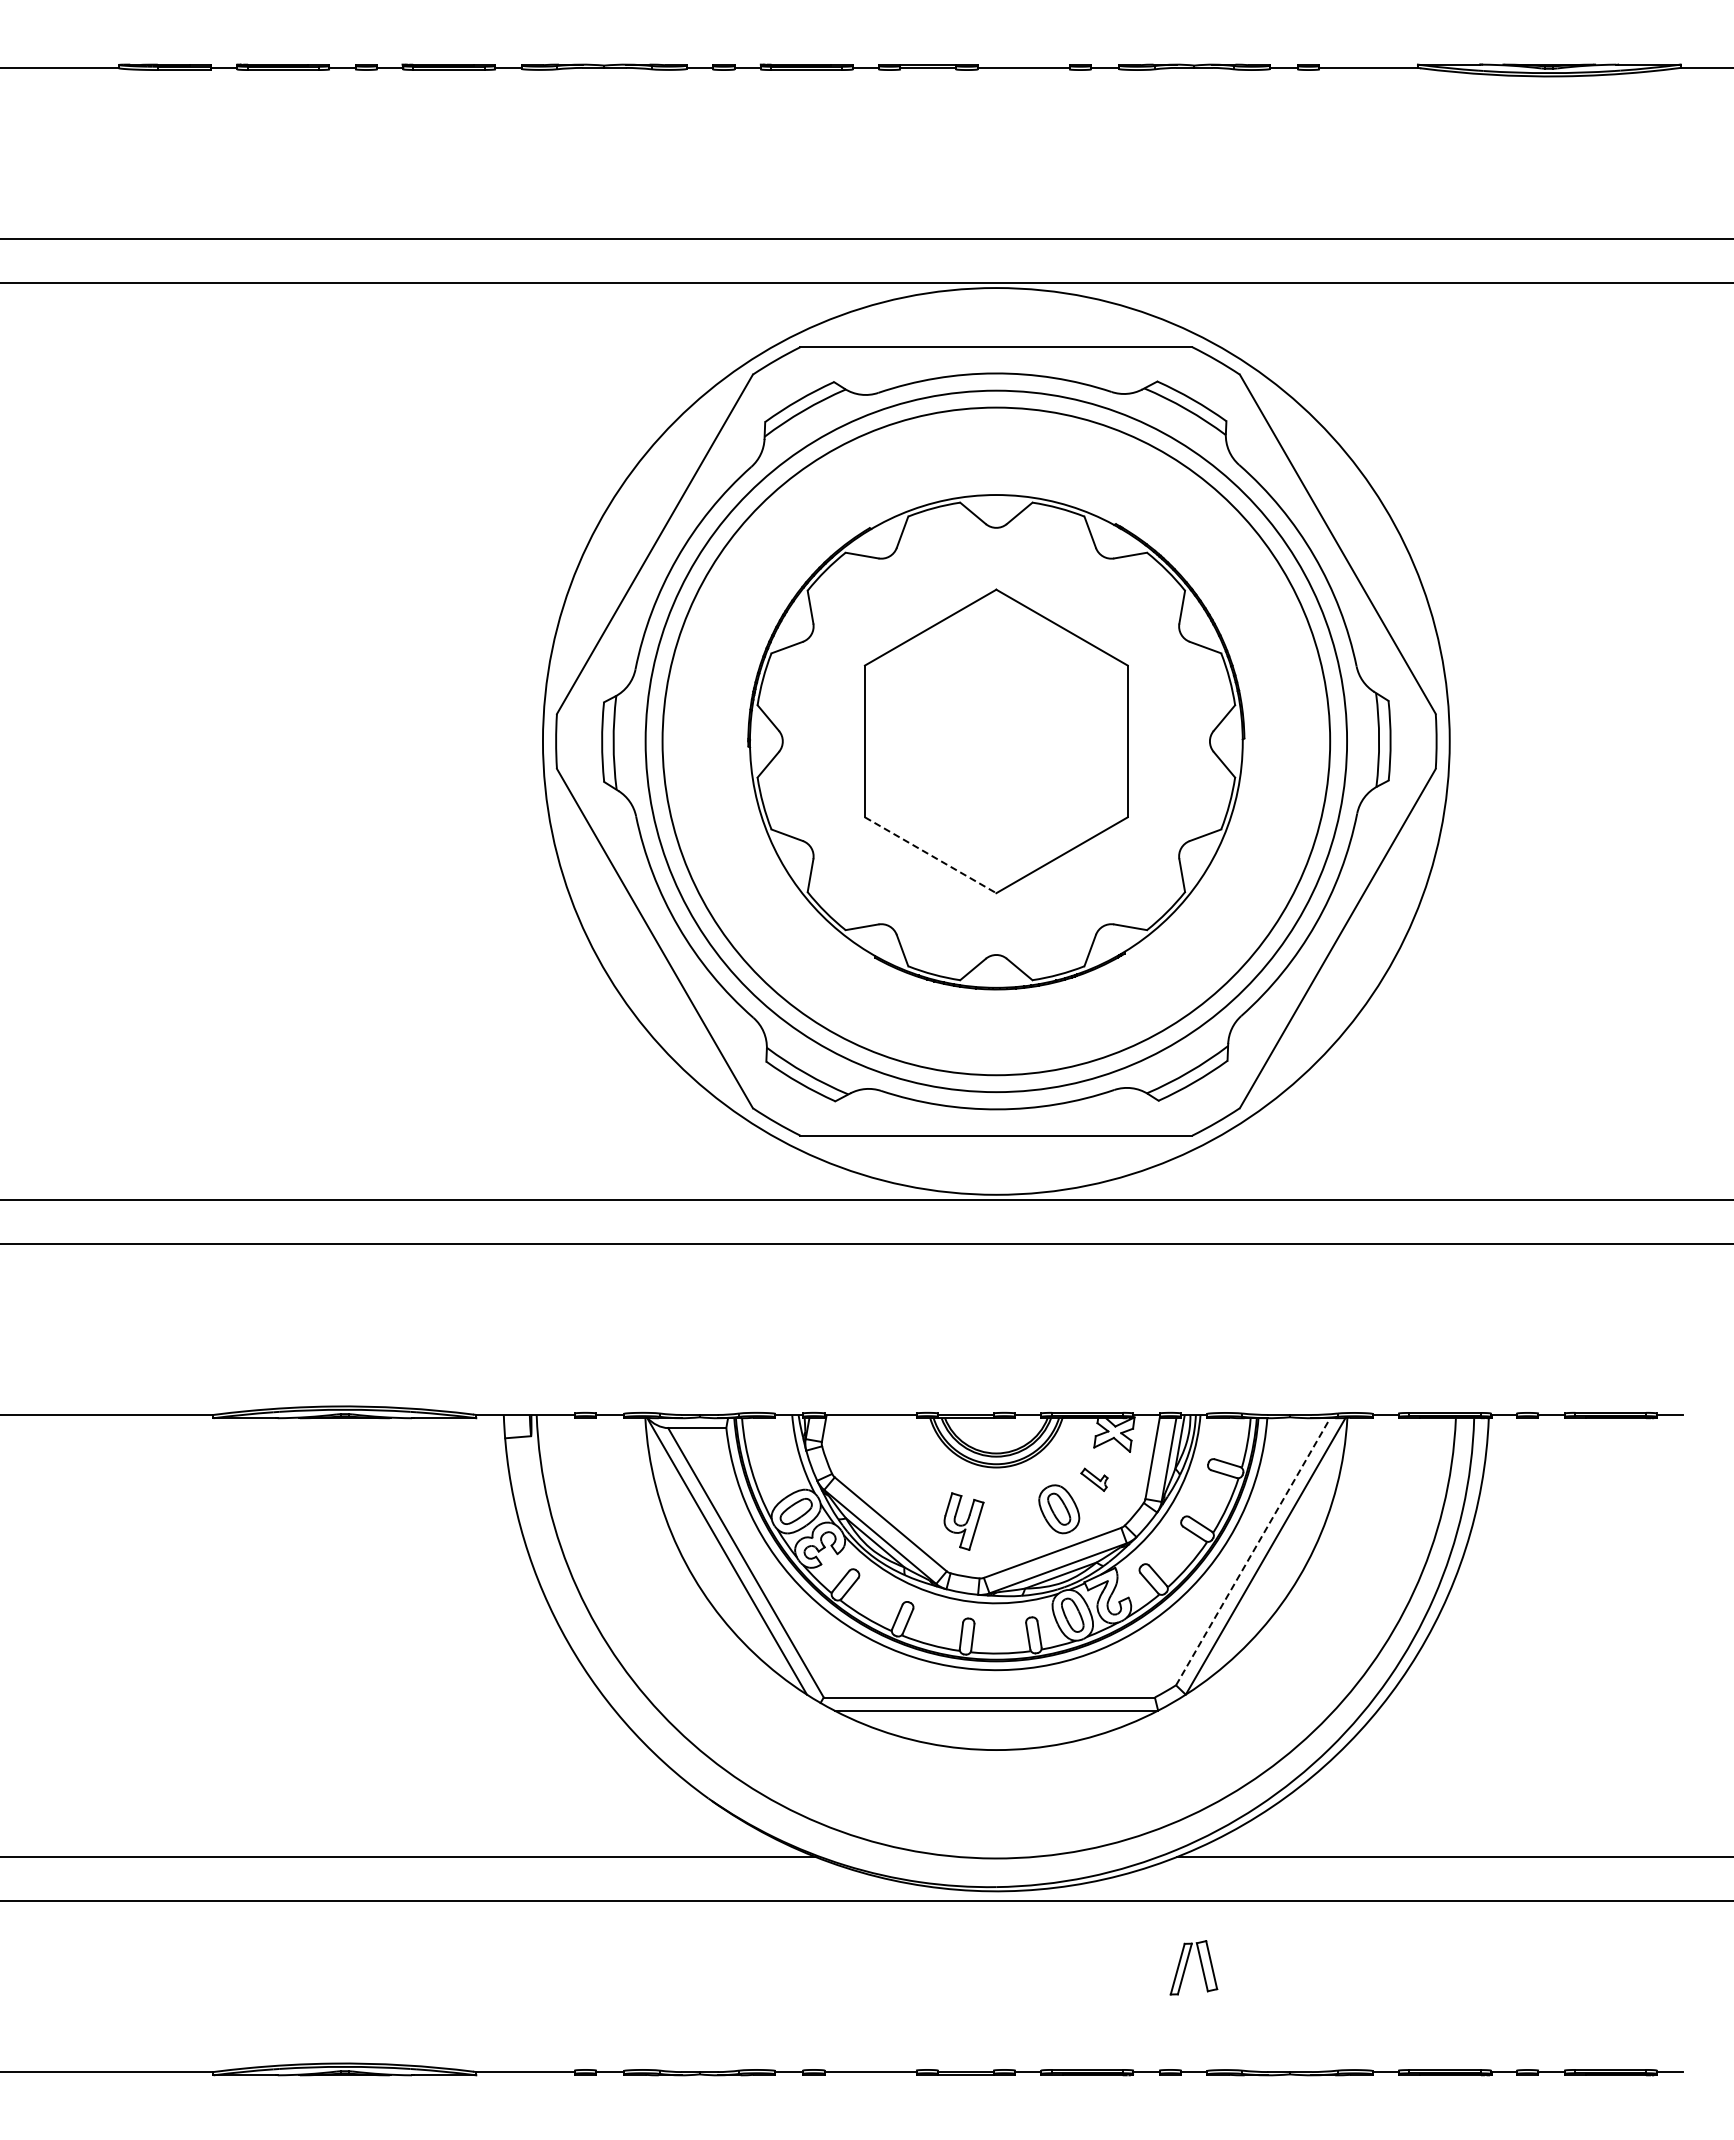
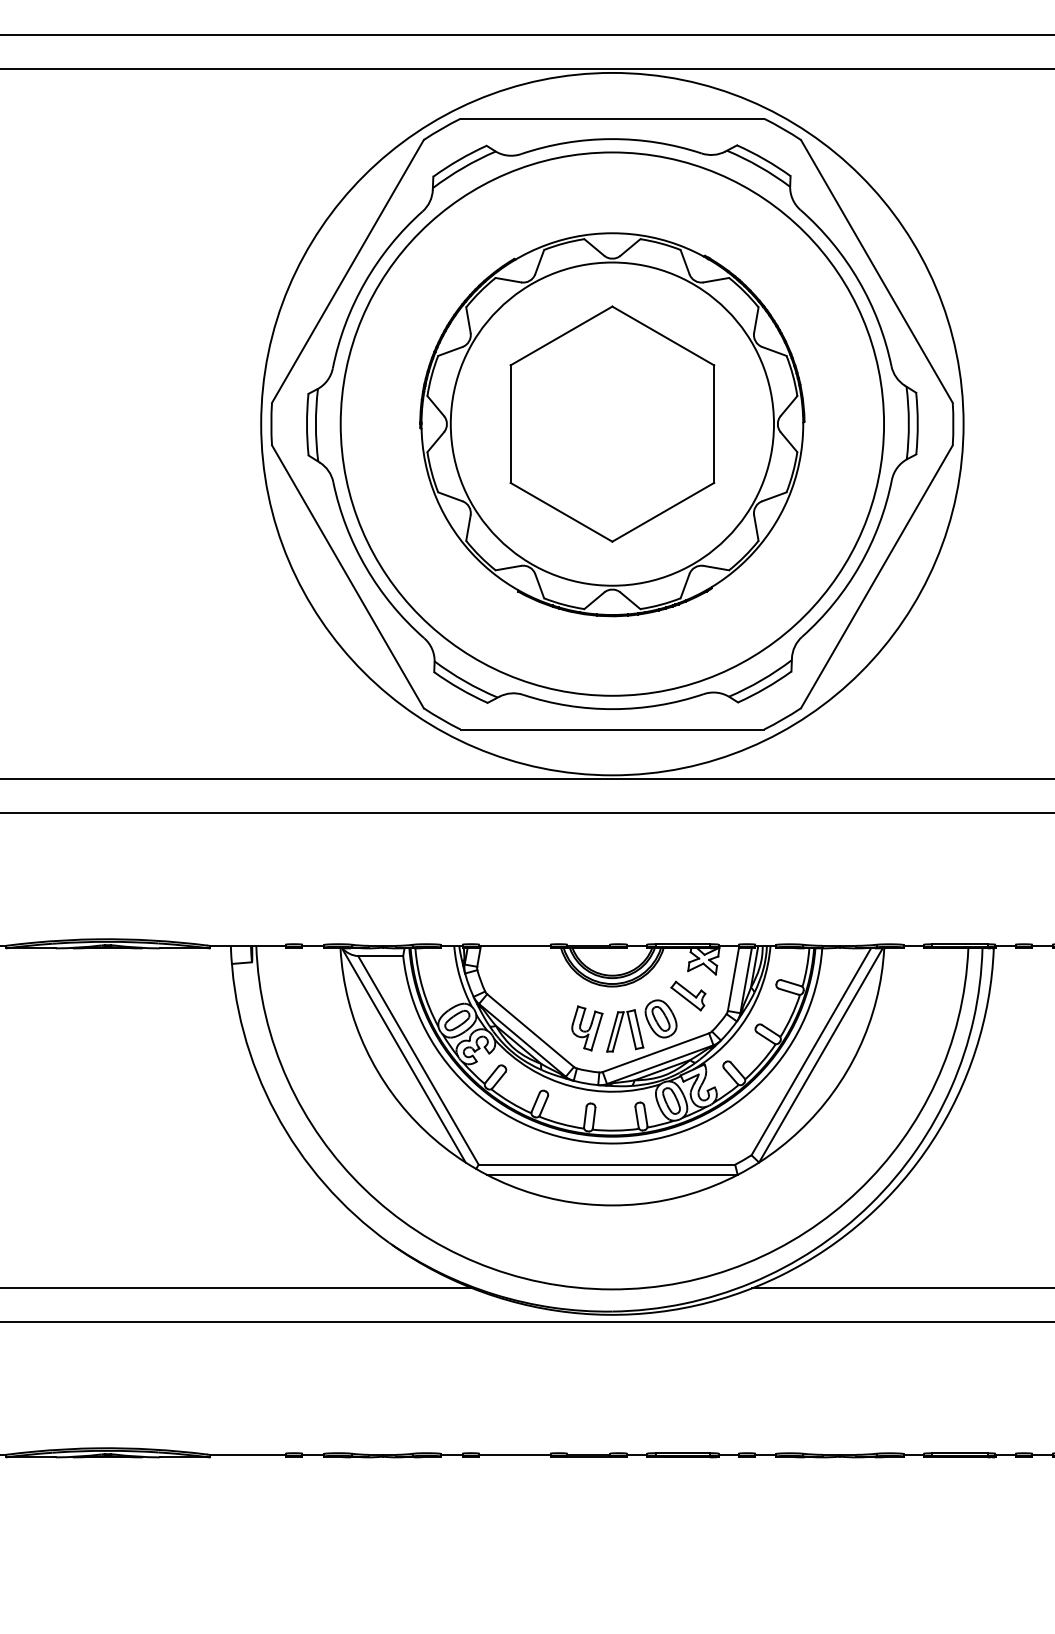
circle: (996, 741) -> (612, 424), size x0.62
line: (930, 855) -> (561, 512), dashed -> solid
part: (1094, 1479) -> (688, 995), size x1.67
line: (1253, 1551) -> (811, 1051), dashed -> solid
part: (1186, 1967) -> (619, 1030), moved

